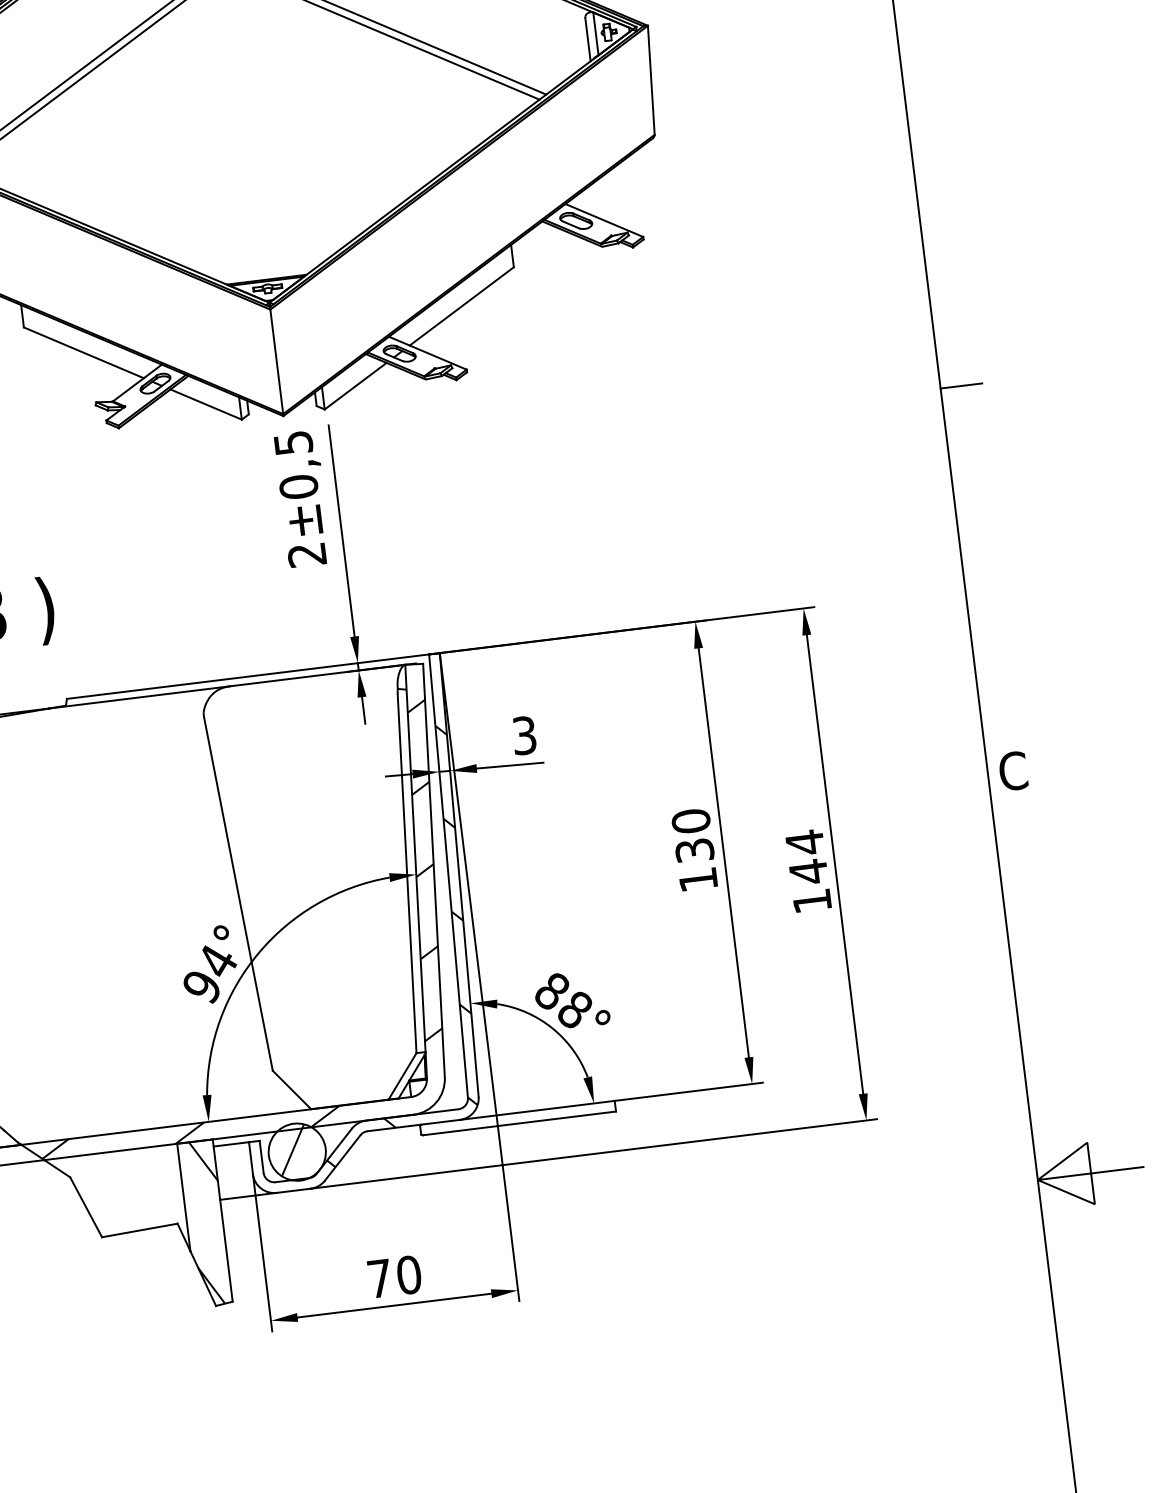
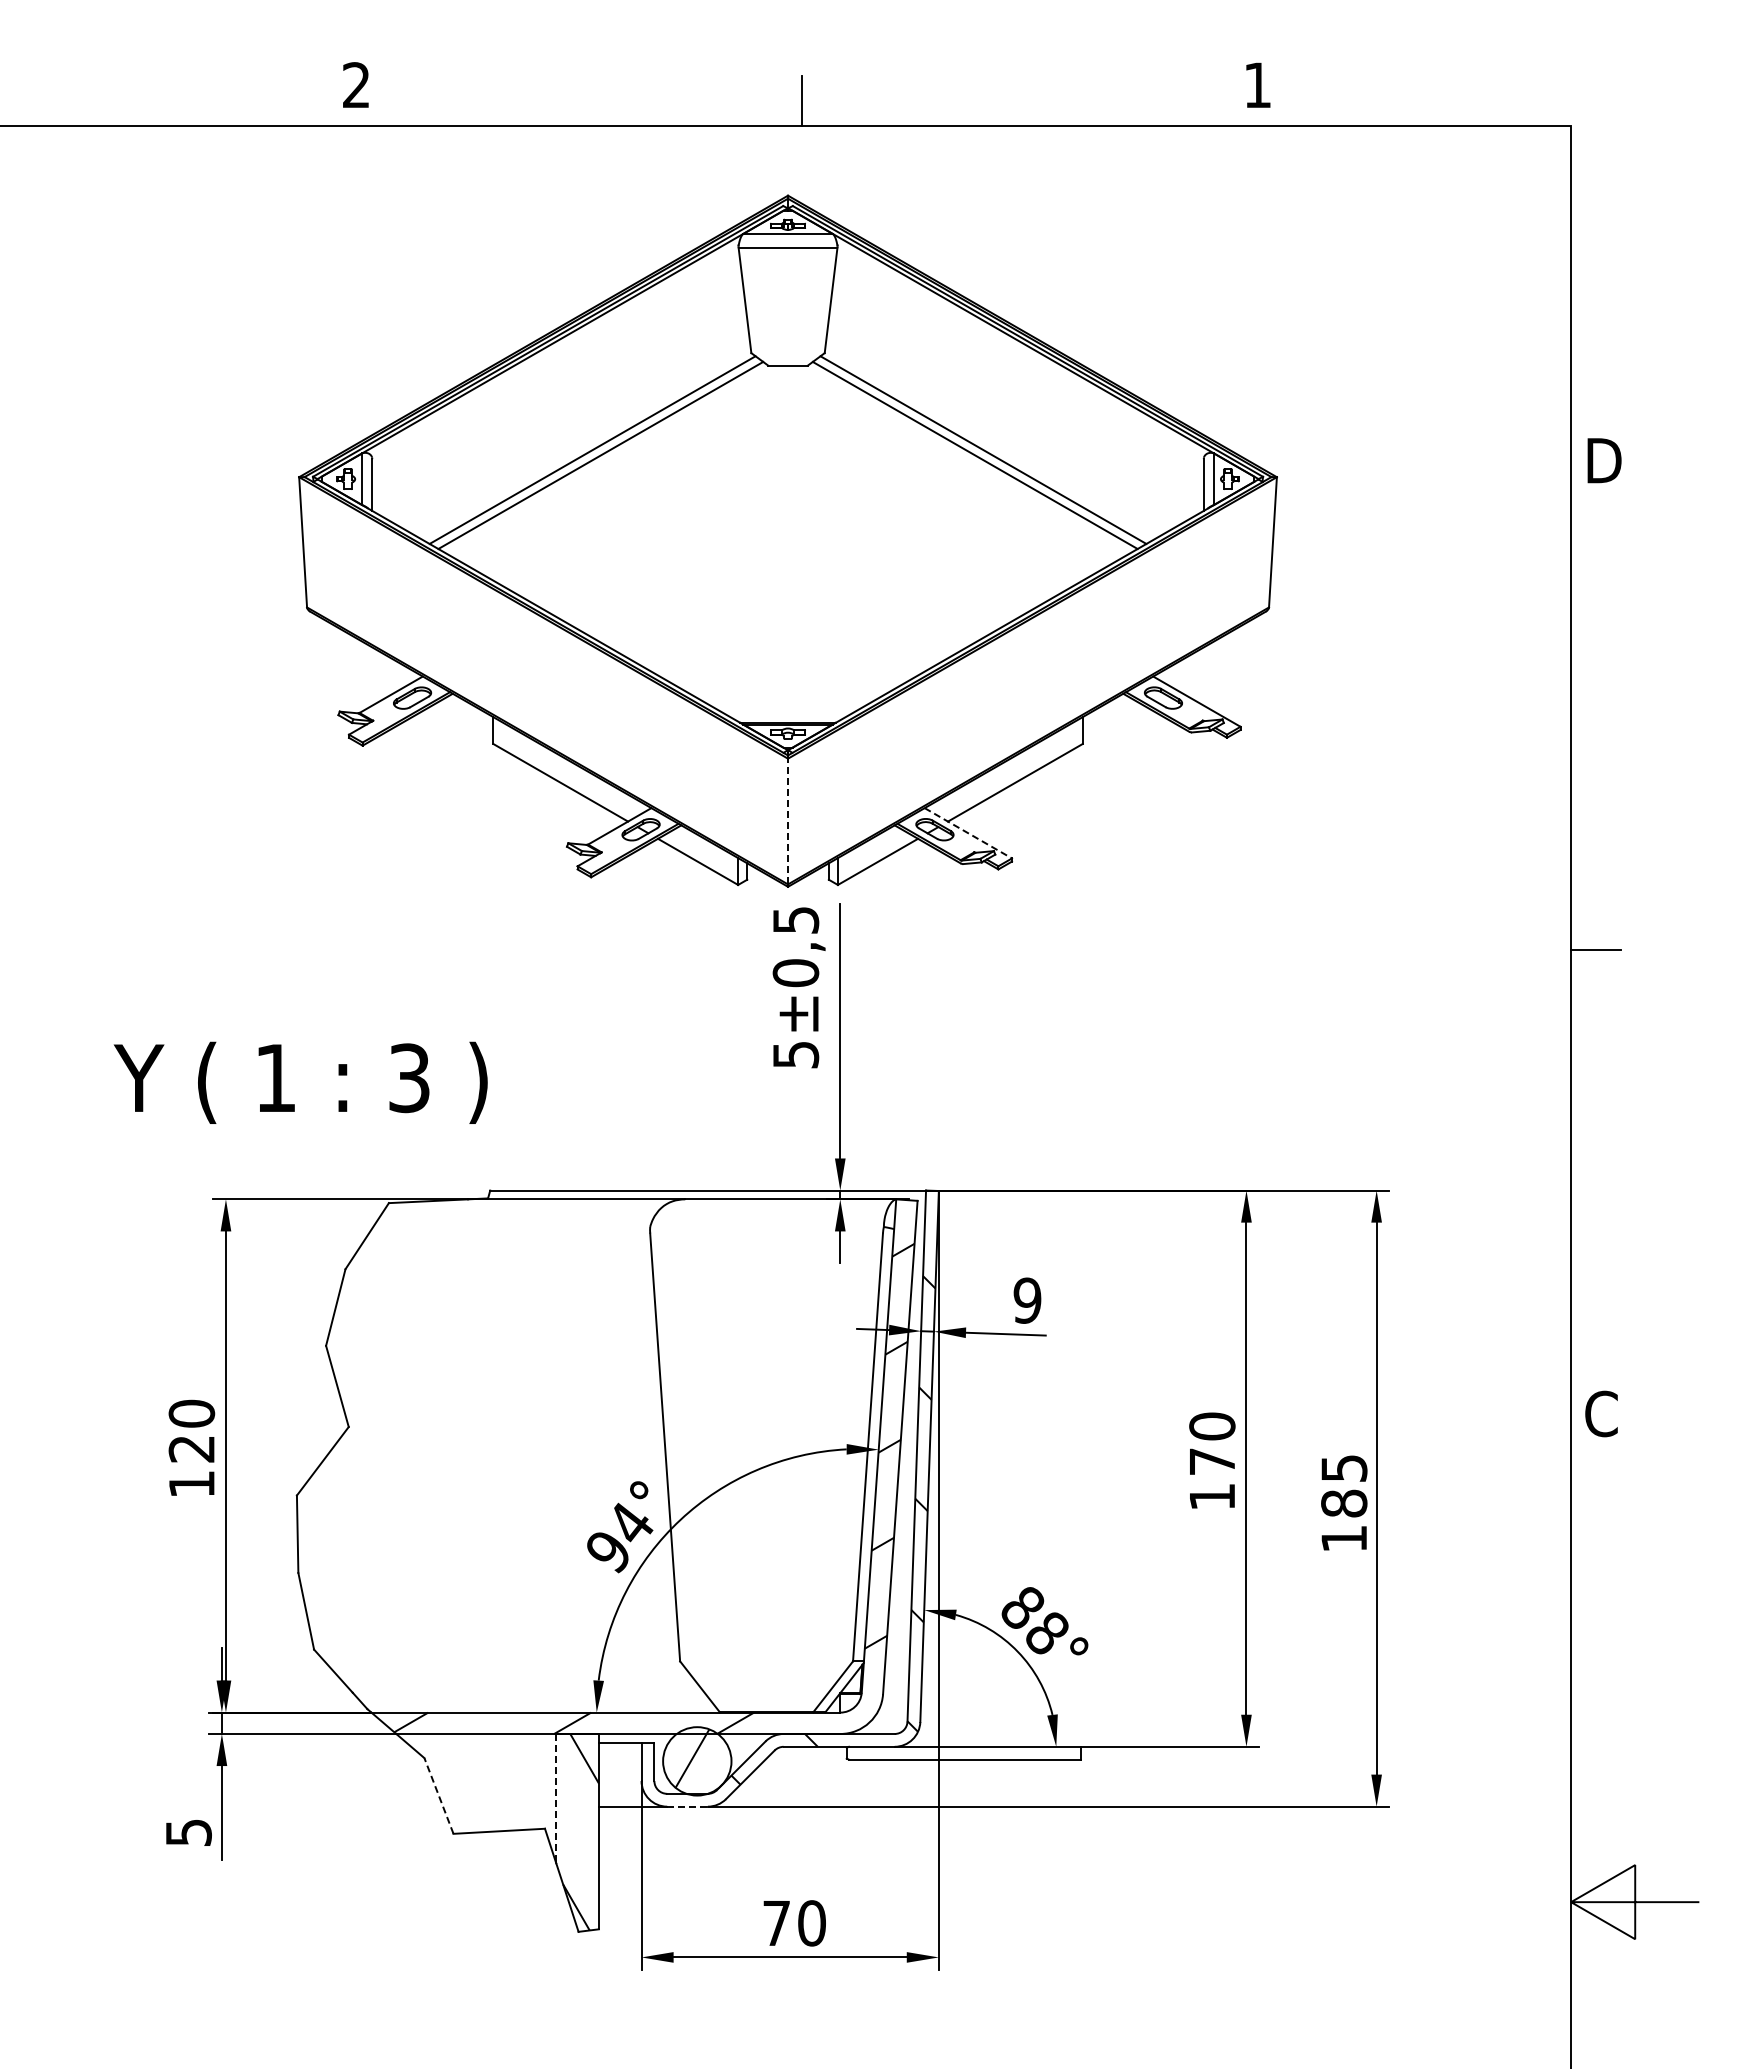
line: (427, 353) -> (968, 833), solid -> dashed
line: (277, 361) -> (788, 821), solid -> dashed
text: (306, 555) -> (795, 1055), 2 -> 5
text: (524, 735) -> (1027, 1300), 3 -> 9
text: (694, 850) -> (1212, 1461), 130 -> 170
text: (806, 856) -> (1344, 1485), 144 -> 185
line: (294, 1190) -> (688, 1806), solid -> dashed
line: (184, 1197) -> (556, 1798), solid -> dashed
line: (85, 1206) -> (438, 1795), solid -> dashed

